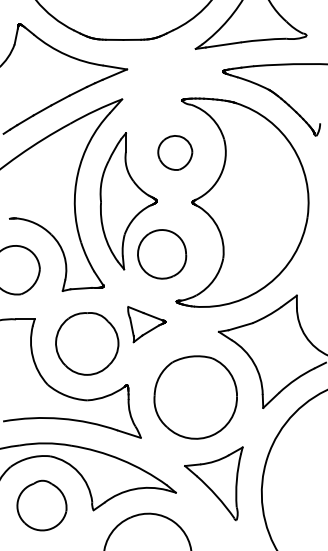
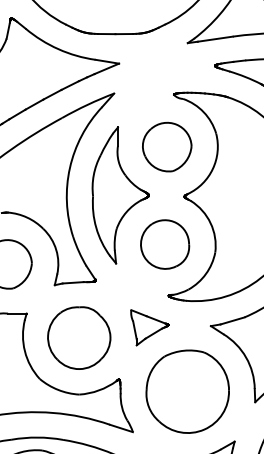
part: (175, 152) -> (167, 146), size x1.43
part: (162, 254) -> (165, 244), moved
part: (146, 324) -> (149, 327), moved

